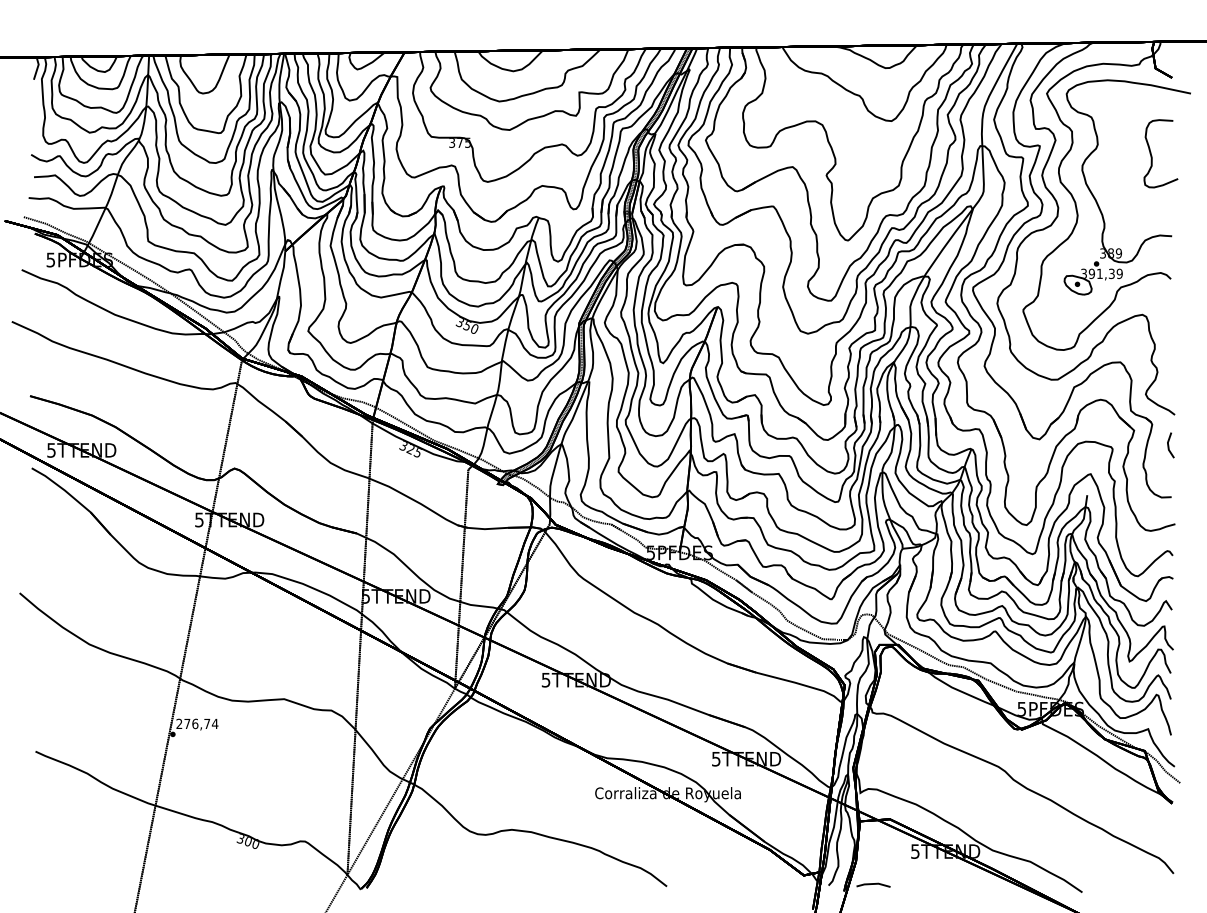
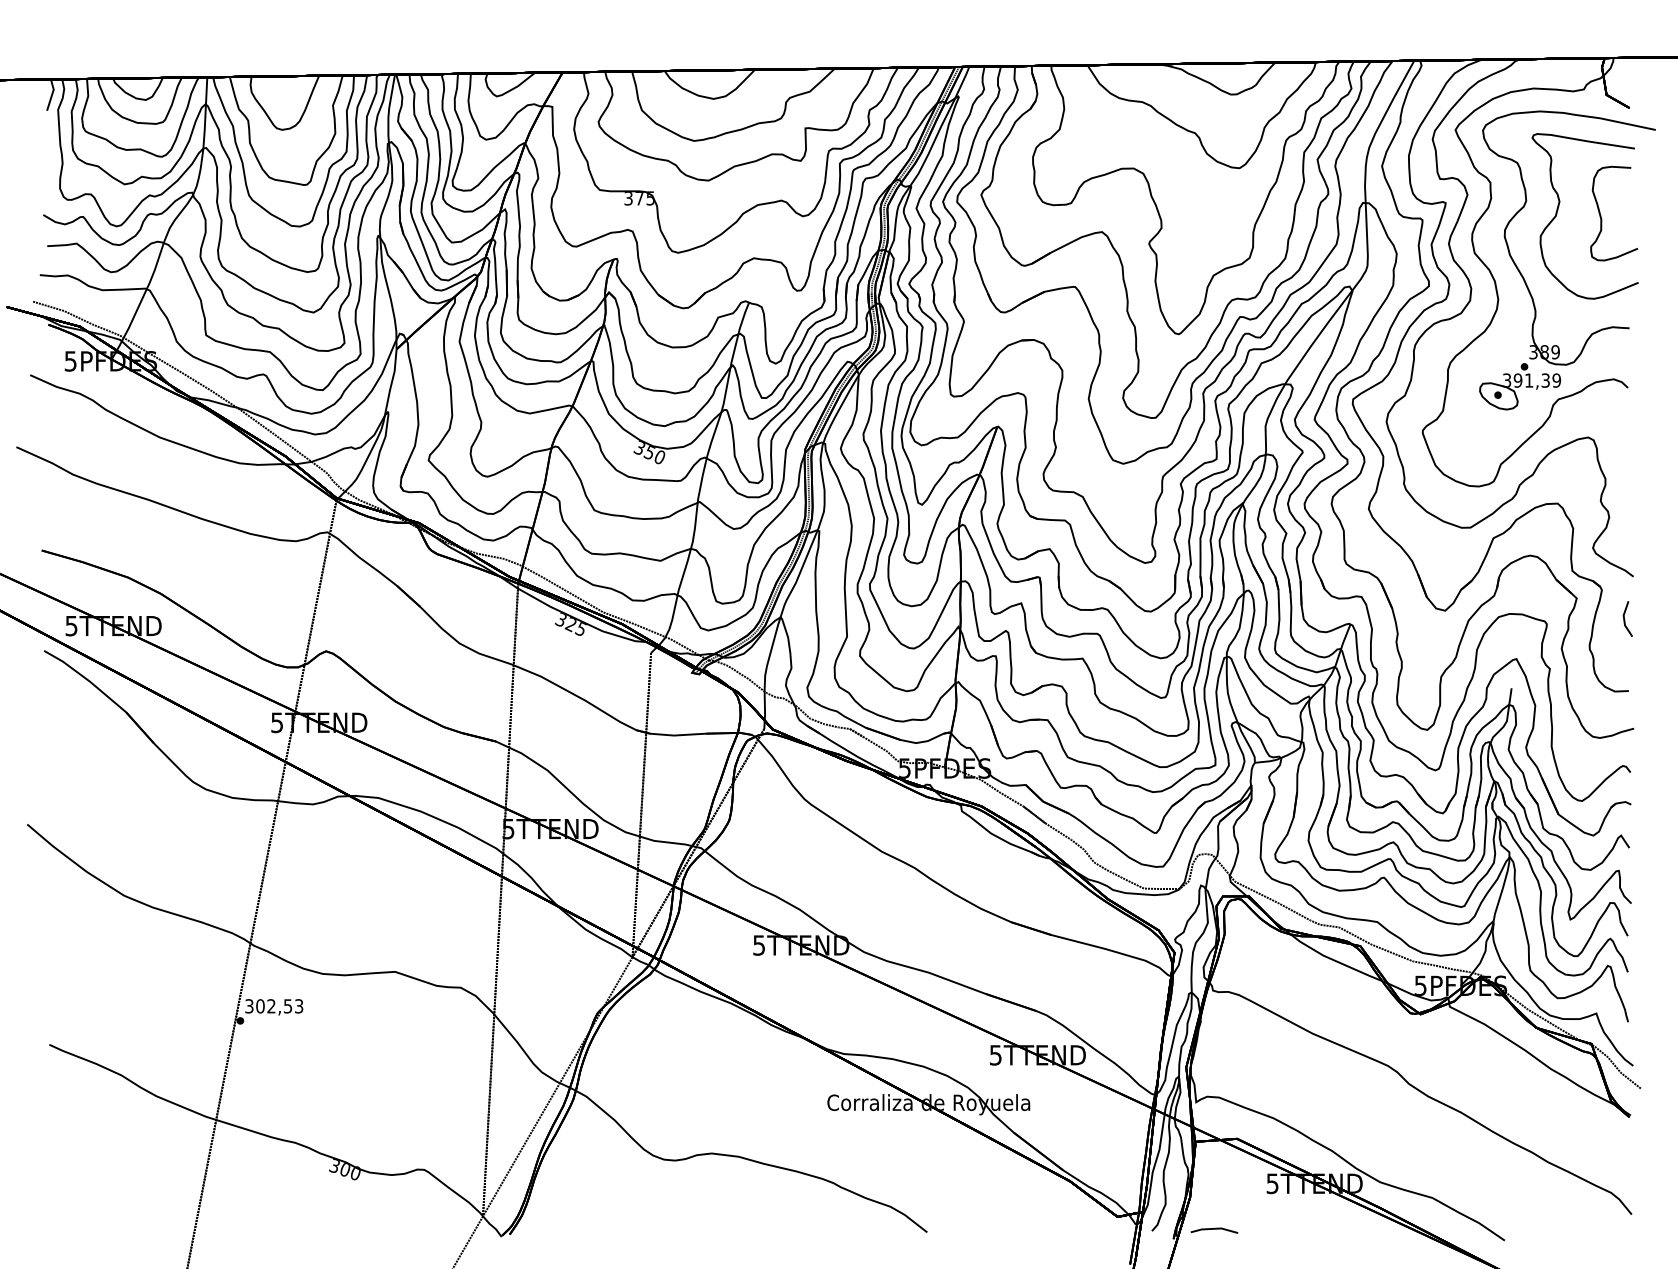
part: (1121, 151) -> (1559, 210), added
text: (197, 723) -> (274, 1005), 276,74 -> 302,53

